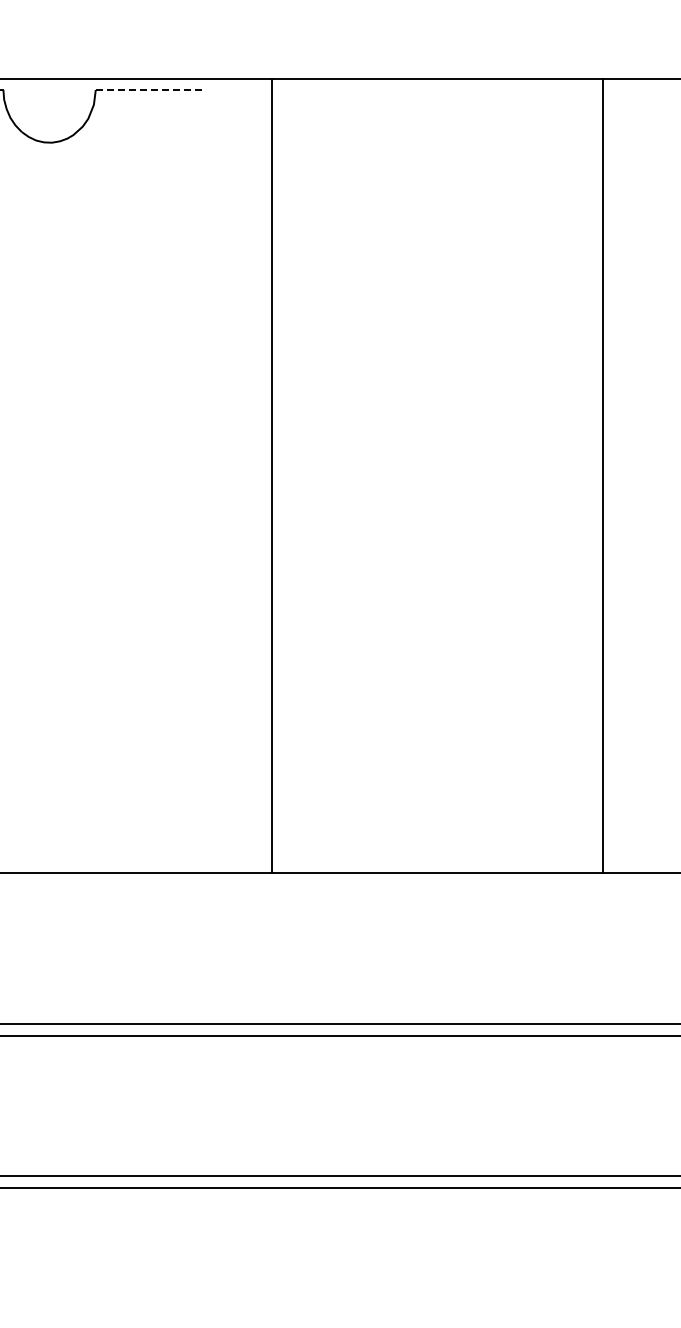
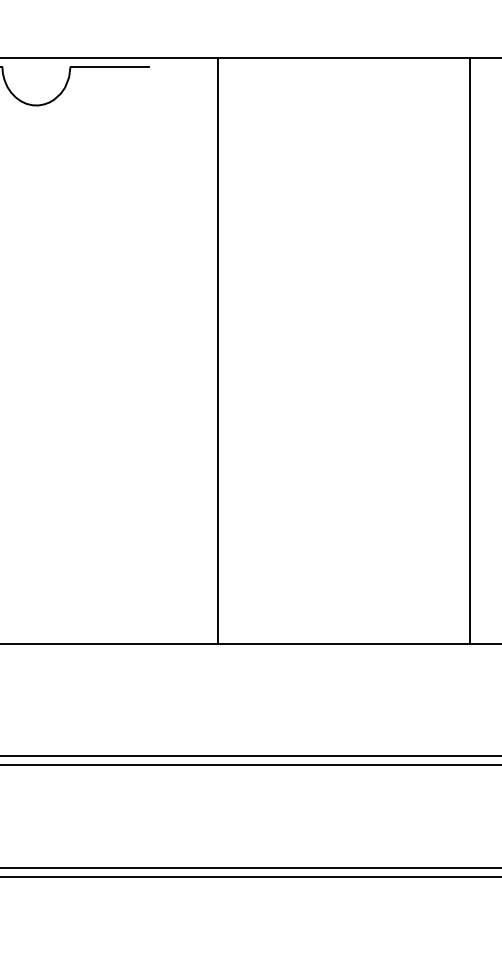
line: (149, 89) -> (110, 66), dashed -> solid
line: (271, 475) -> (217, 350), moved
line: (602, 475) -> (470, 350), moved

